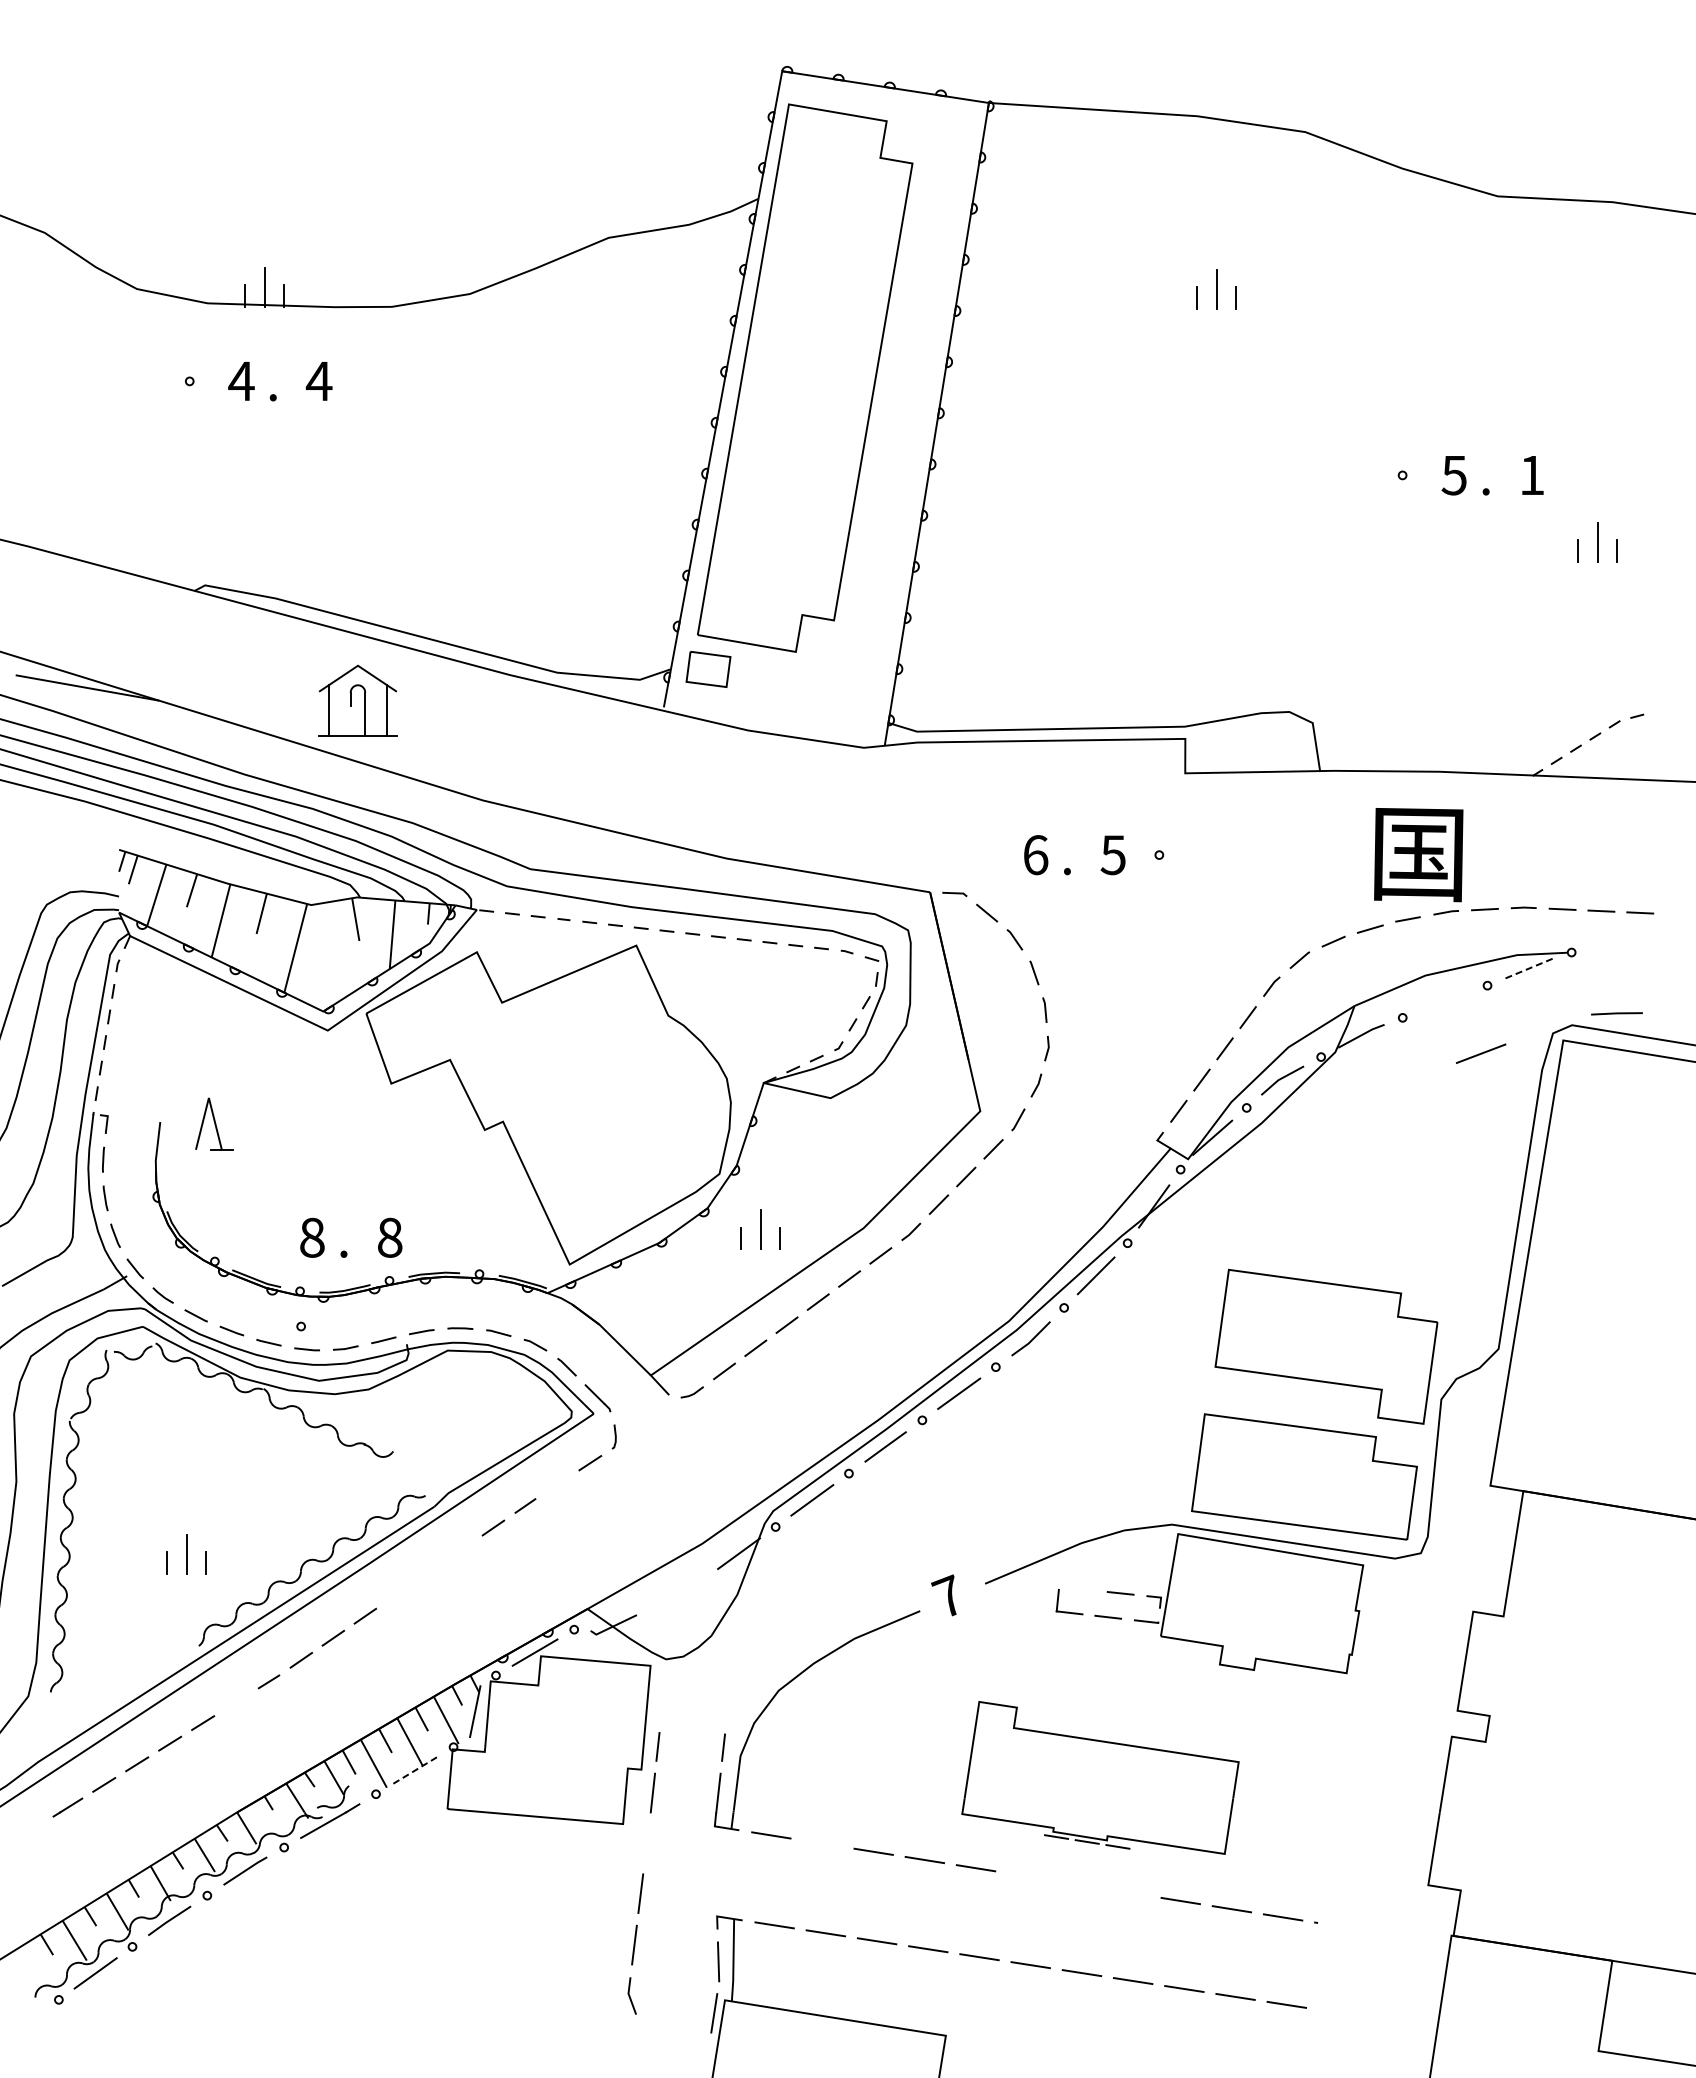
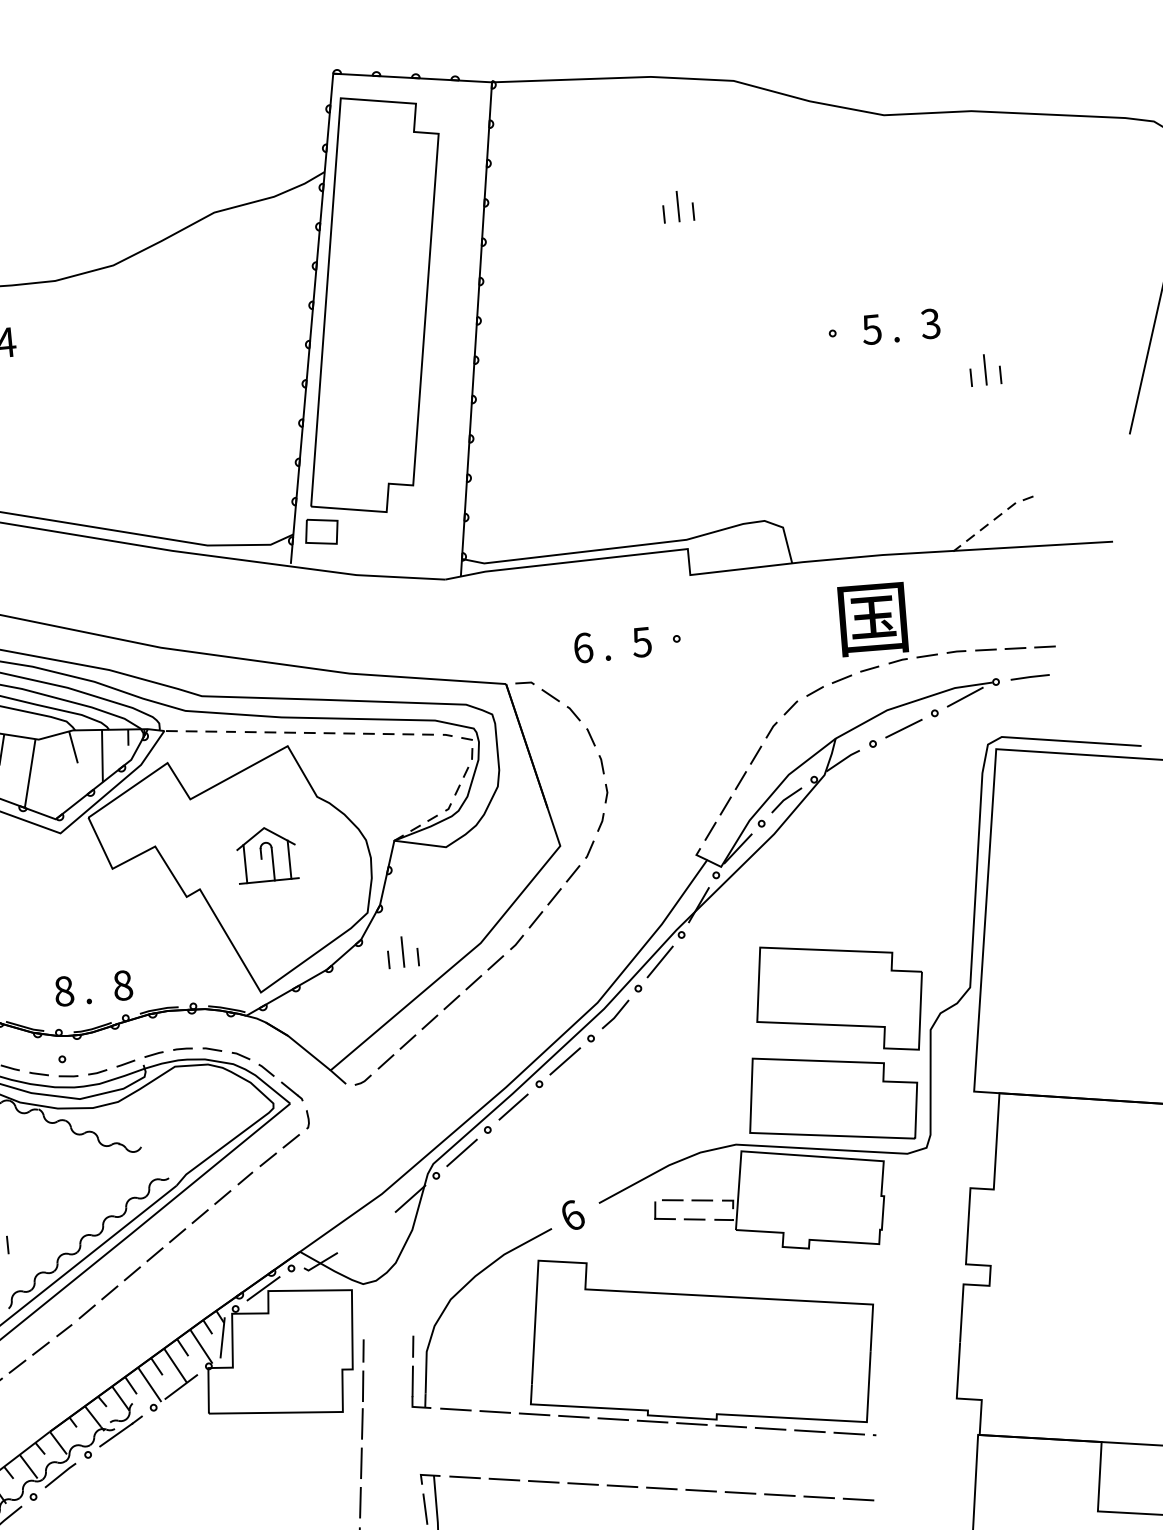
text: (1531, 475) -> (930, 324), 1 -> 3
part: (357, 700) -> (266, 854), moved
line: (1529, 968) -> (965, 697), dashed -> solid
line: (1616, 1013) -> (1029, 677), moved
line: (1480, 1053) -> (903, 728), moved
line: (557, 1484) -> (268, 1159), added
line: (461, 1549) -> (200, 1216), added
line: (429, 1571) -> (177, 1235), added
line: (1081, 1588) -> (672, 1199), added
line: (397, 1593) -> (155, 1254), added
text: (947, 1595) -> (571, 1214), 7 -> 6
line: (236, 1702) -> (41, 1348), added
line: (414, 1770) -> (181, 1386), dashed -> solid
part: (1100, 1777) -> (700, 1341), size x1.67
line: (646, 1841) -> (361, 1423), added
line: (822, 1843) -> (495, 1411), added

